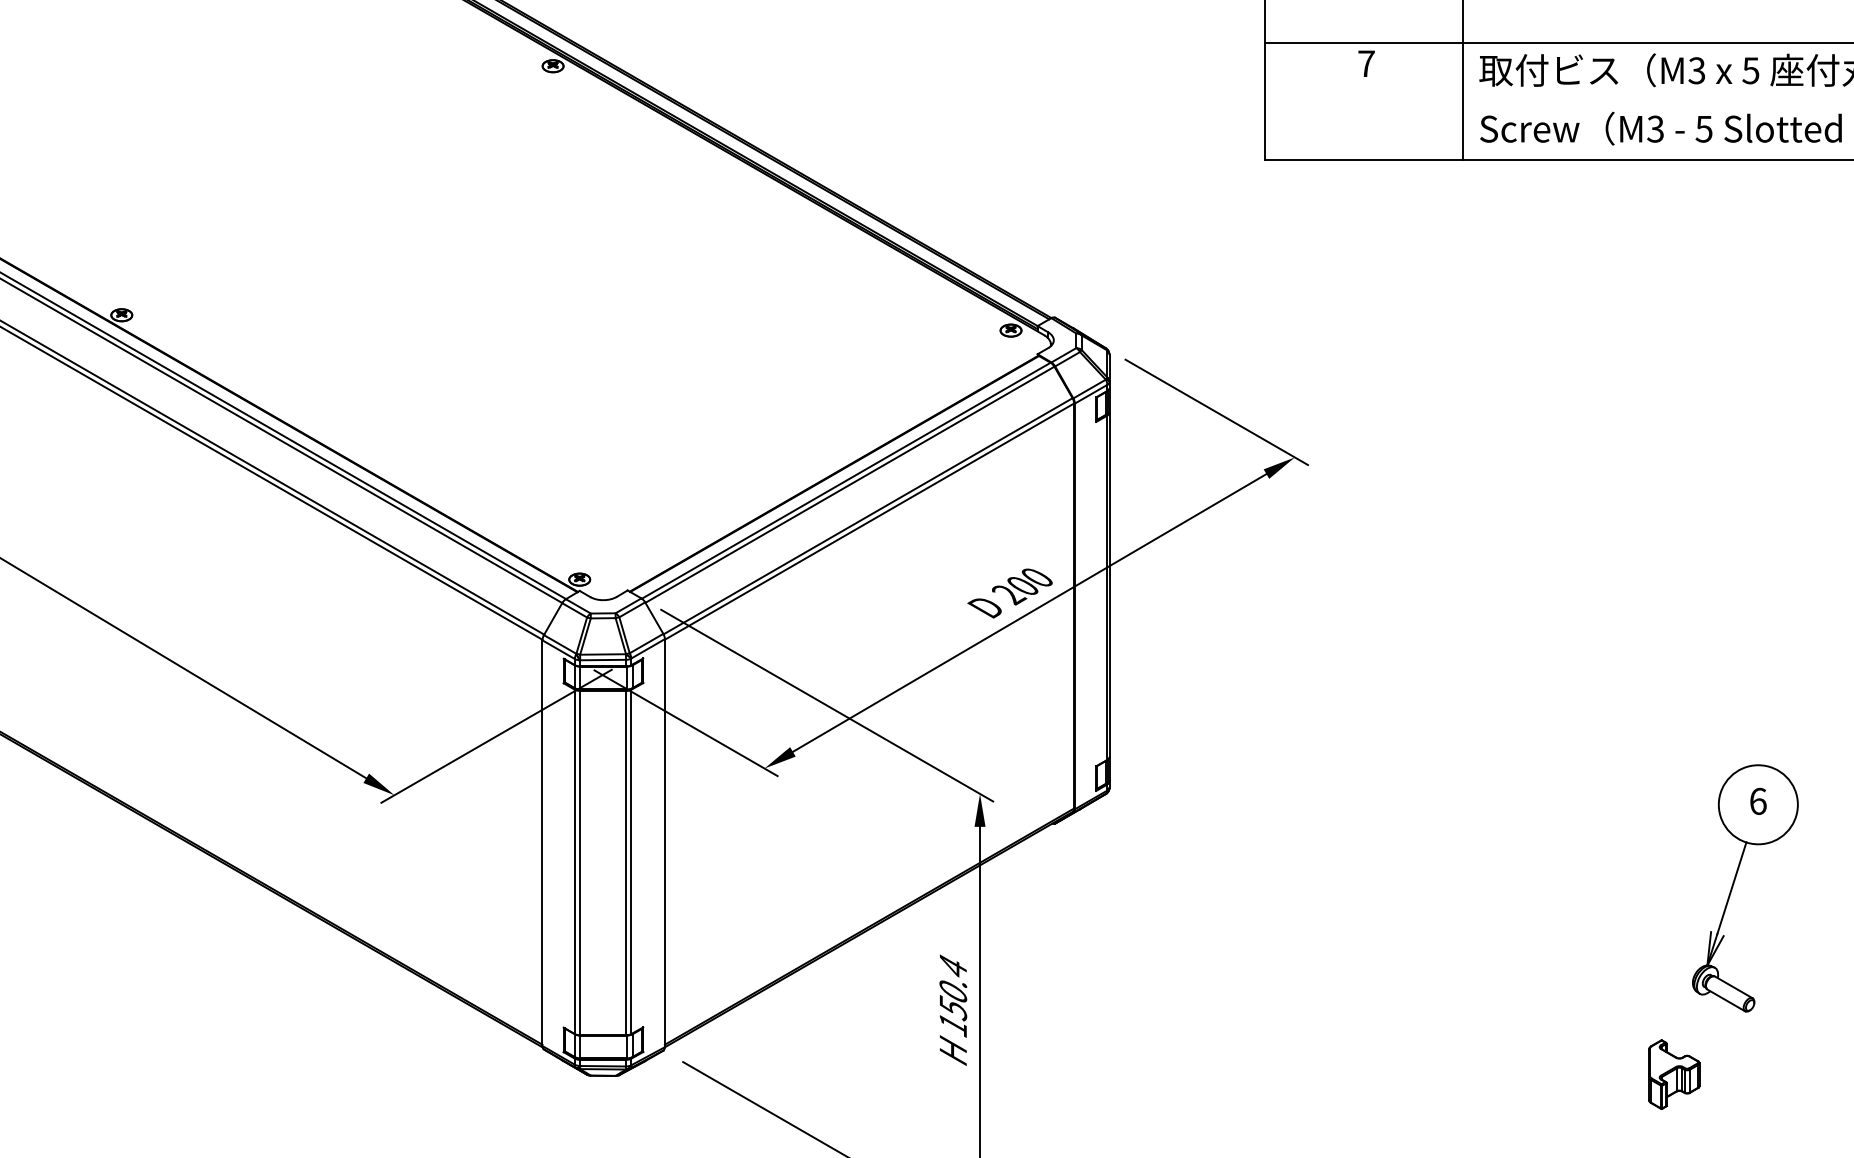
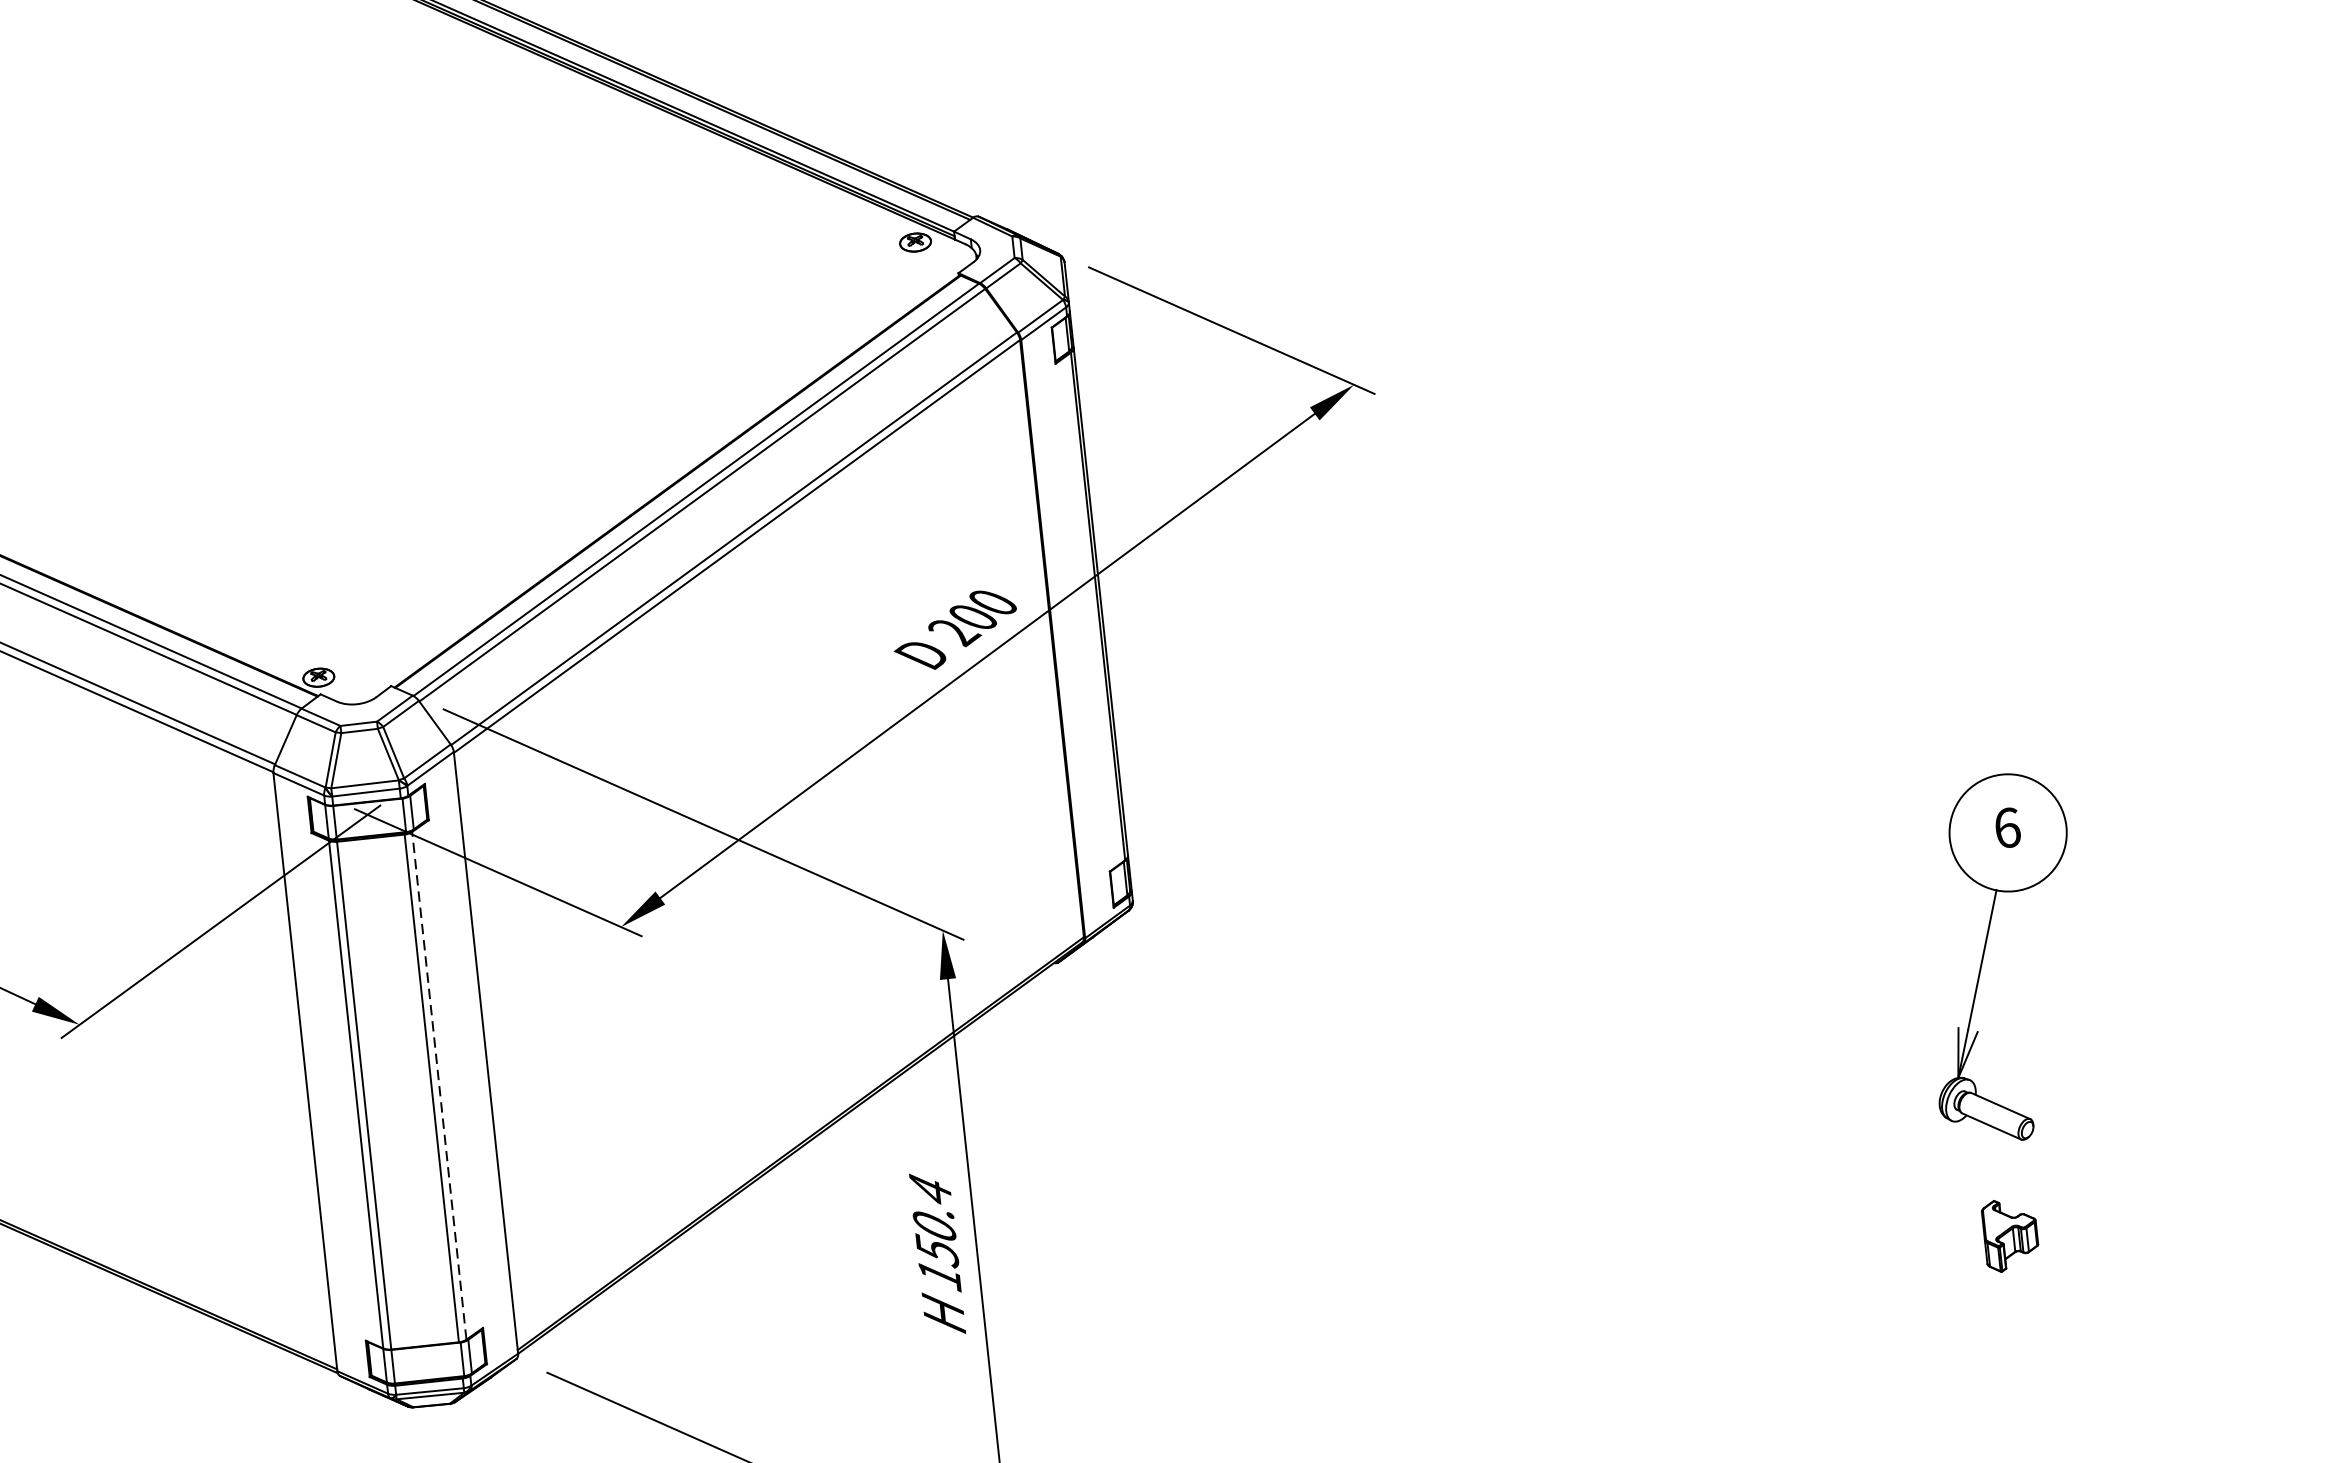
line: (631, 861) -> (439, 1085), solid -> dashed
part: (1733, 887) -> (1984, 958), moved
part: (1674, 1074) -> (2011, 1234), size x0.7

